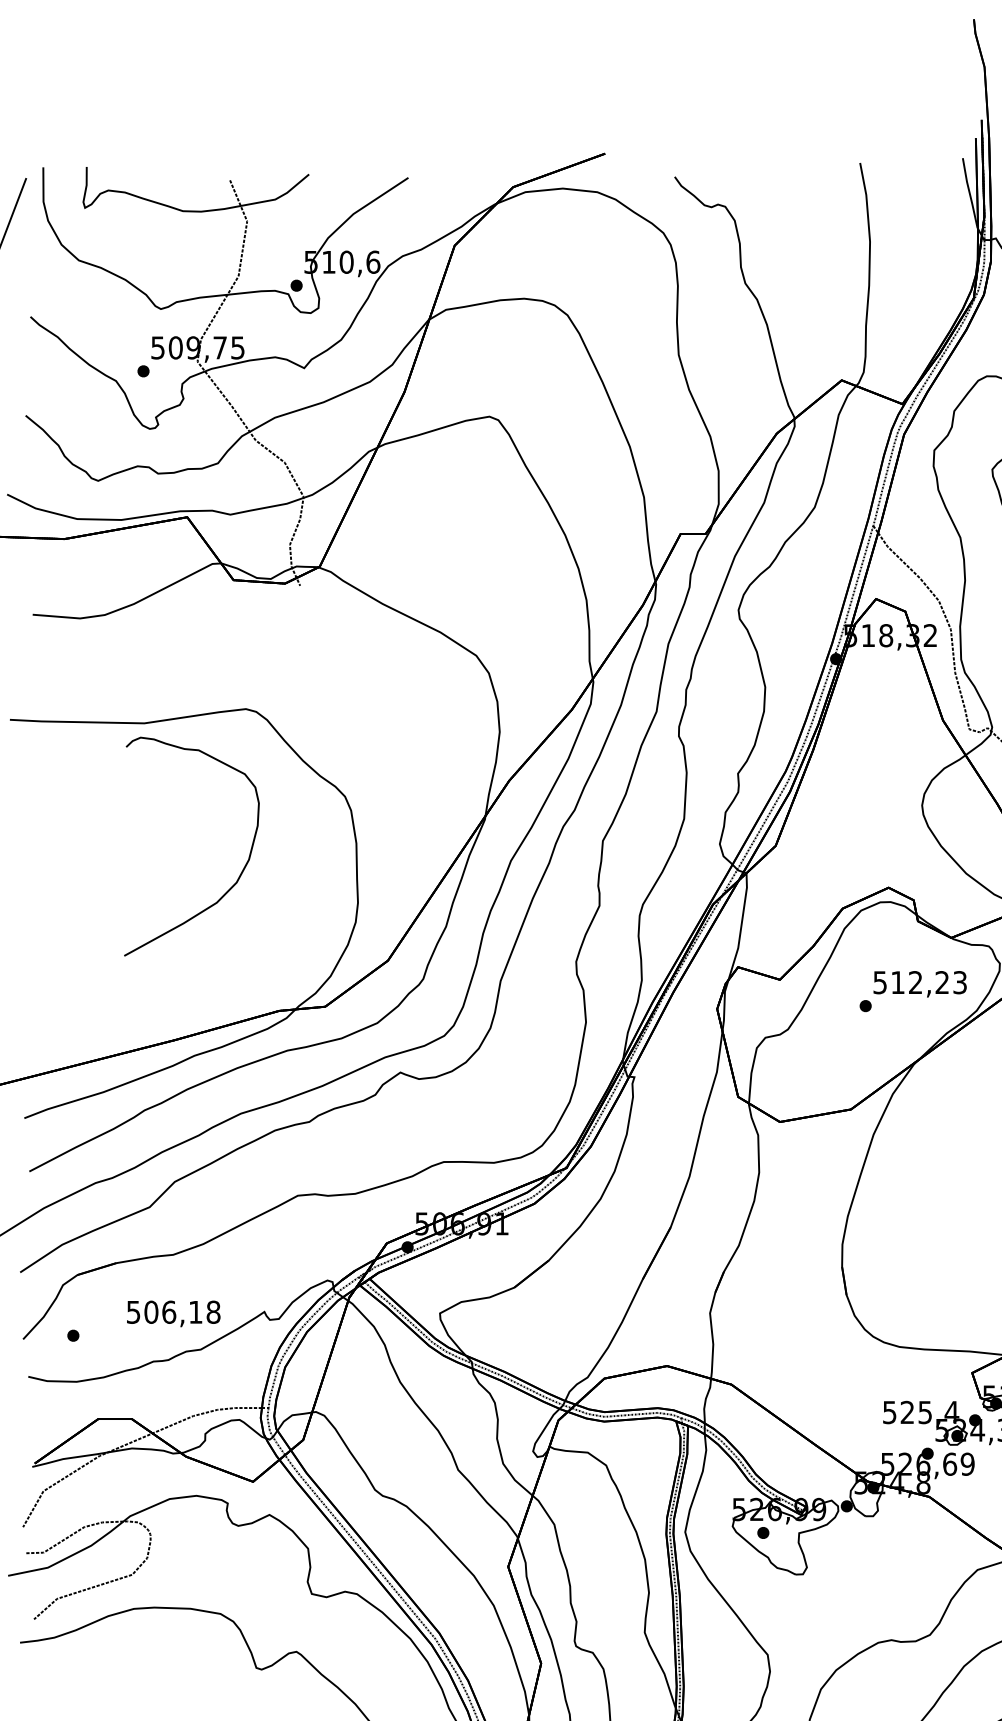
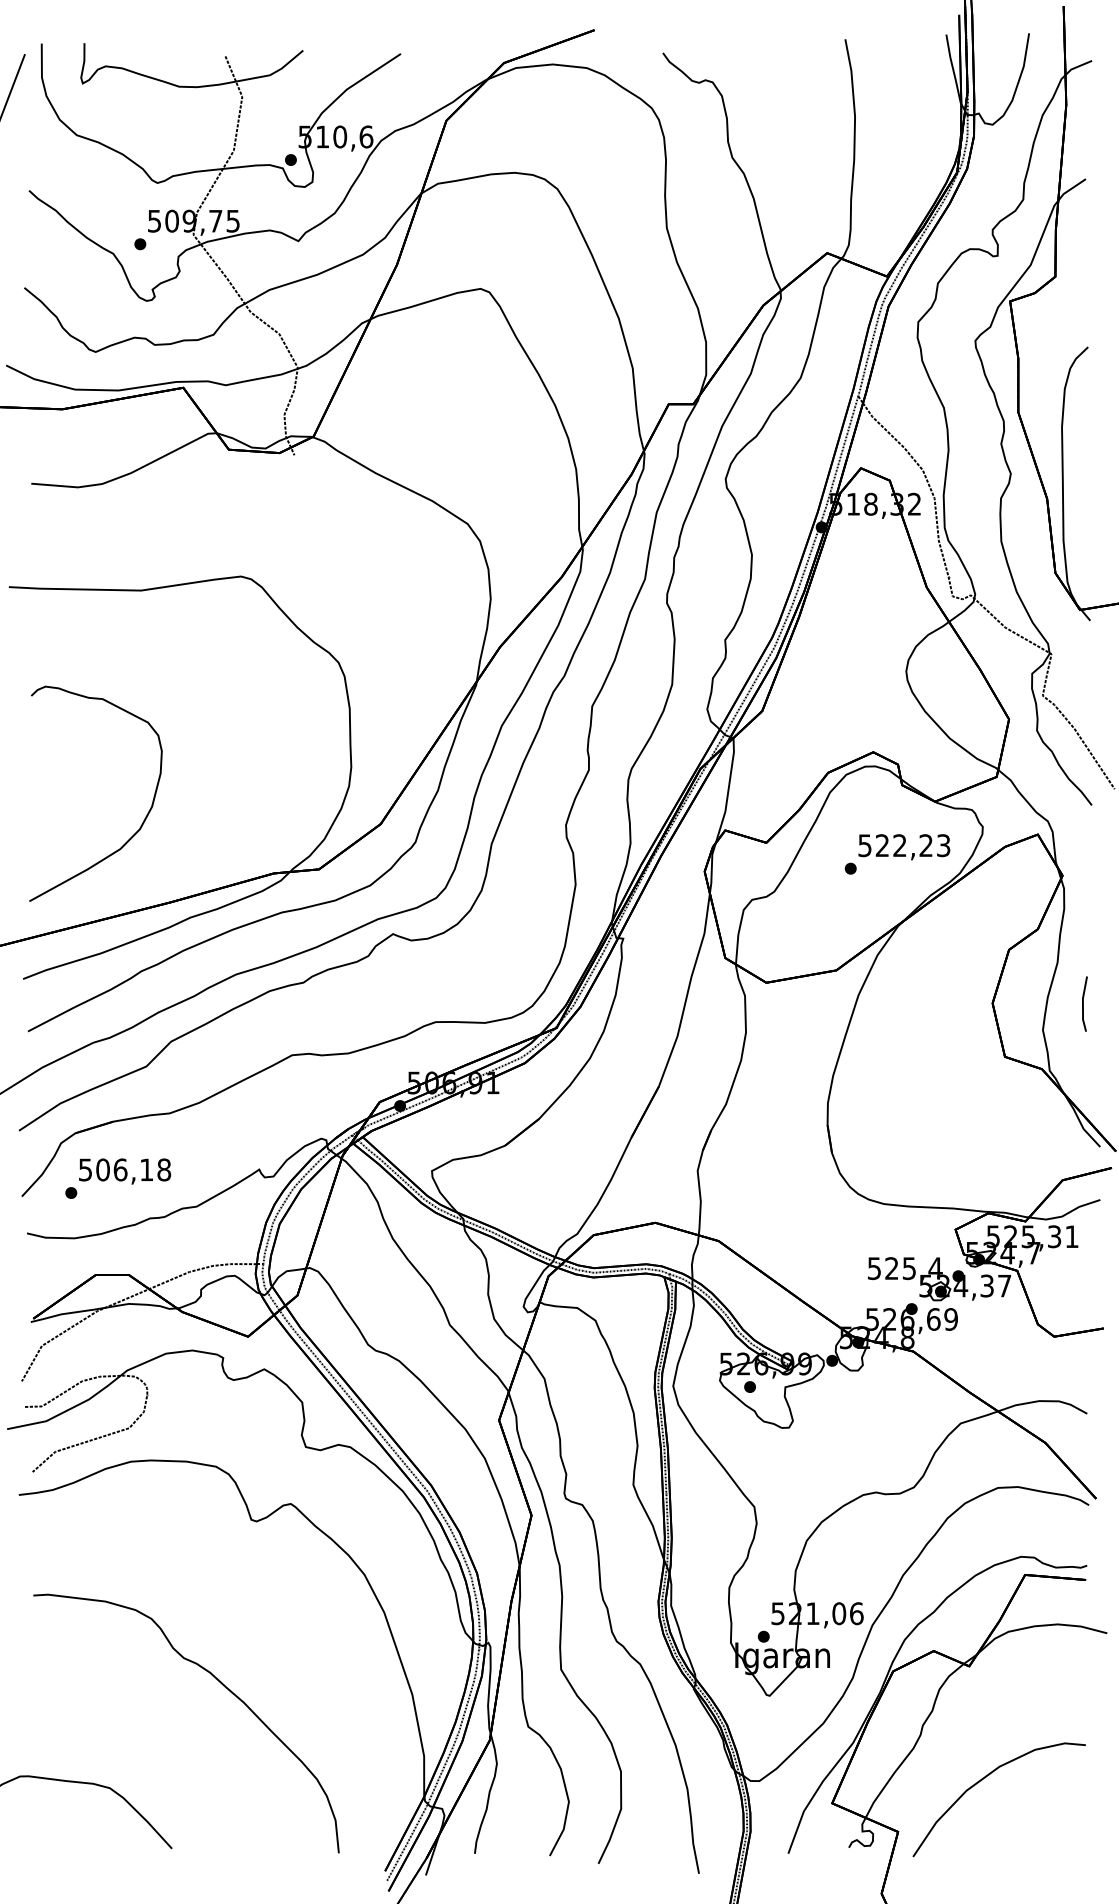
curve: (241, 871) -> (144, 818), moved
text: (896, 982) -> (881, 845), 512,23 -> 522,23
text: (174, 1313) -> (125, 1171), moved

